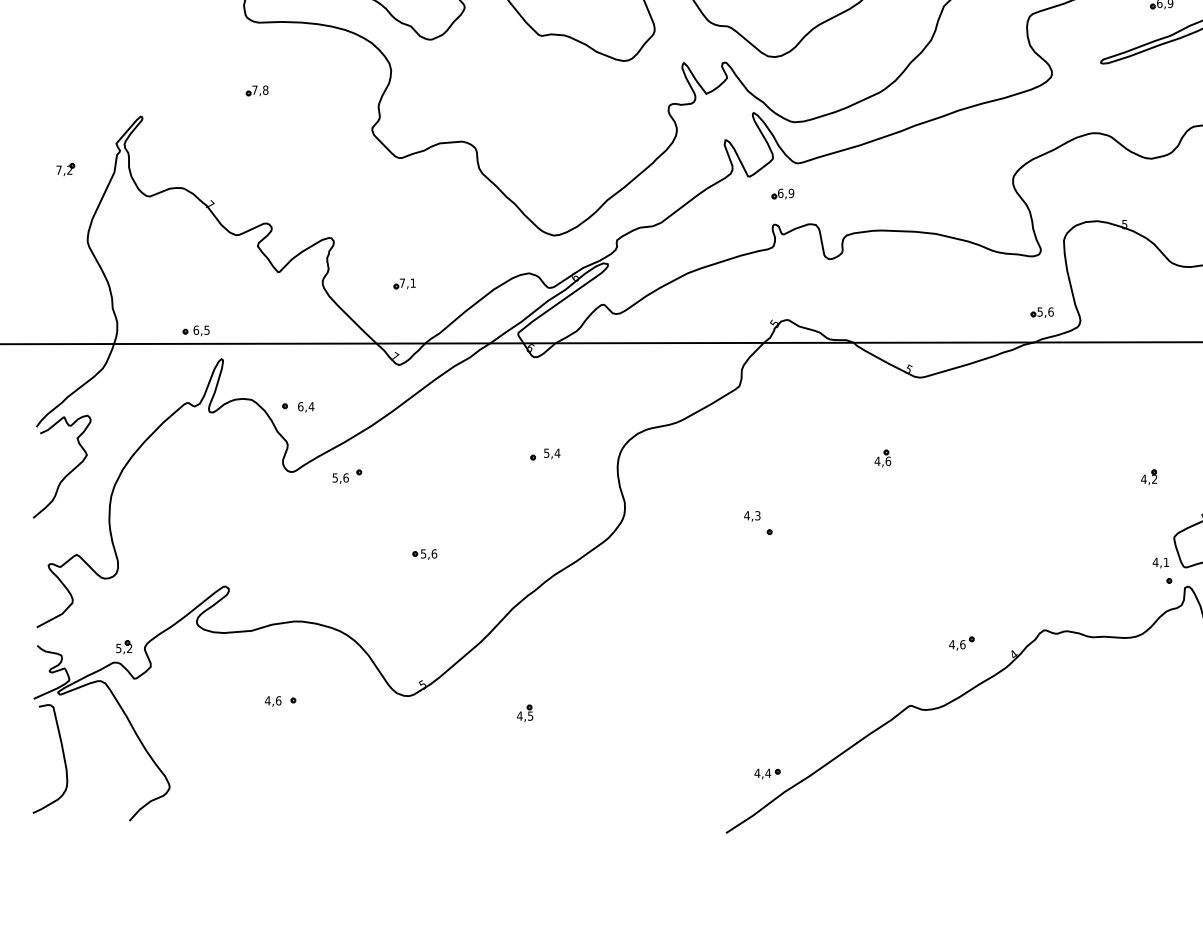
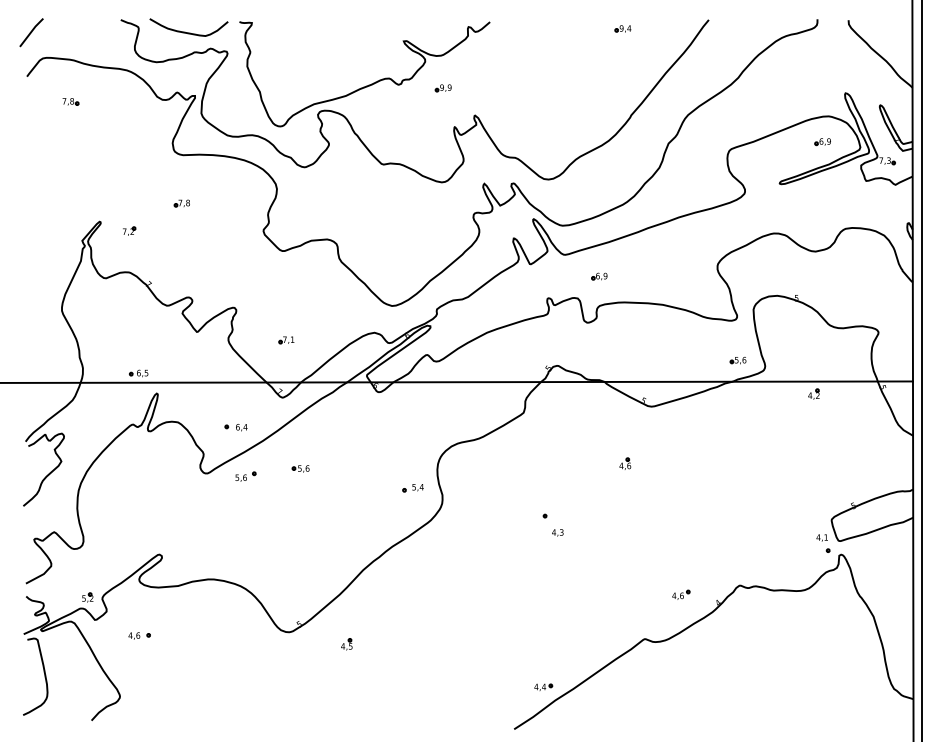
part: (65, 168) -> (129, 230), moved
part: (782, 193) -> (599, 276), moved
part: (297, 407) -> (235, 427), moved
part: (544, 455) -> (412, 488), moved
part: (1148, 476) -> (813, 393), moved
text: (751, 515) -> (557, 532), moved
part: (424, 553) -> (300, 468), moved
part: (280, 700) -> (139, 635), moved
part: (524, 713) -> (346, 644), moved

